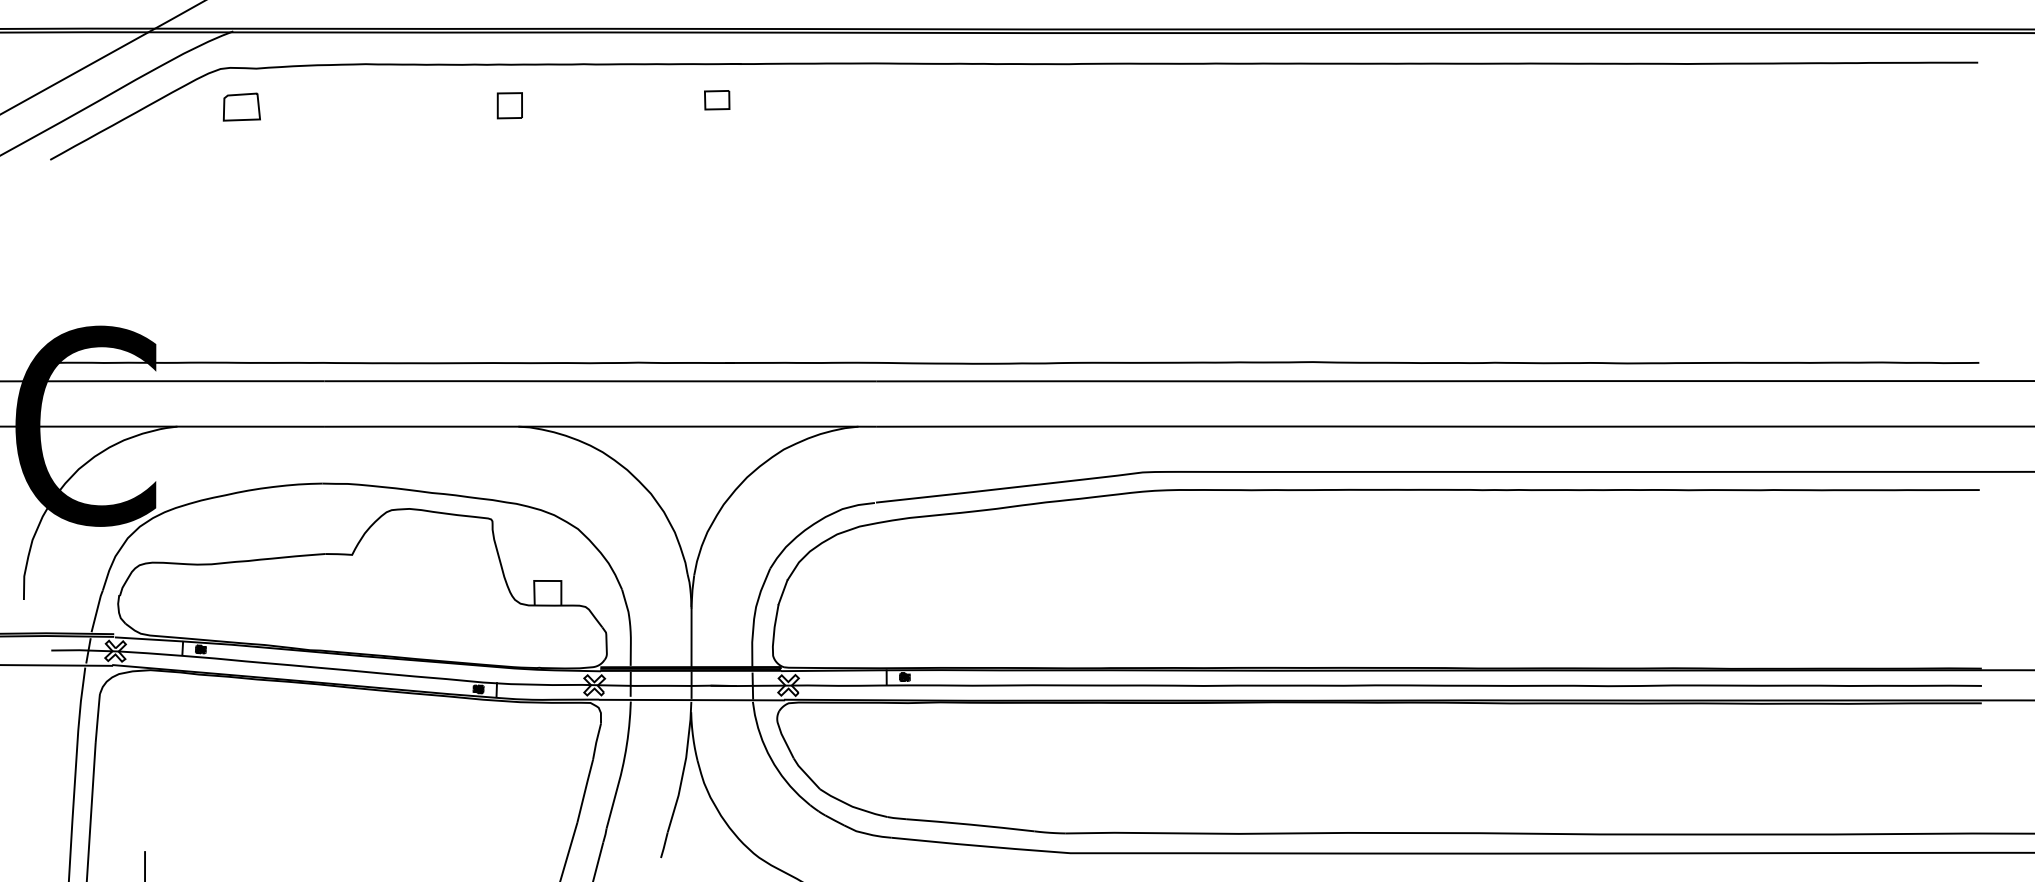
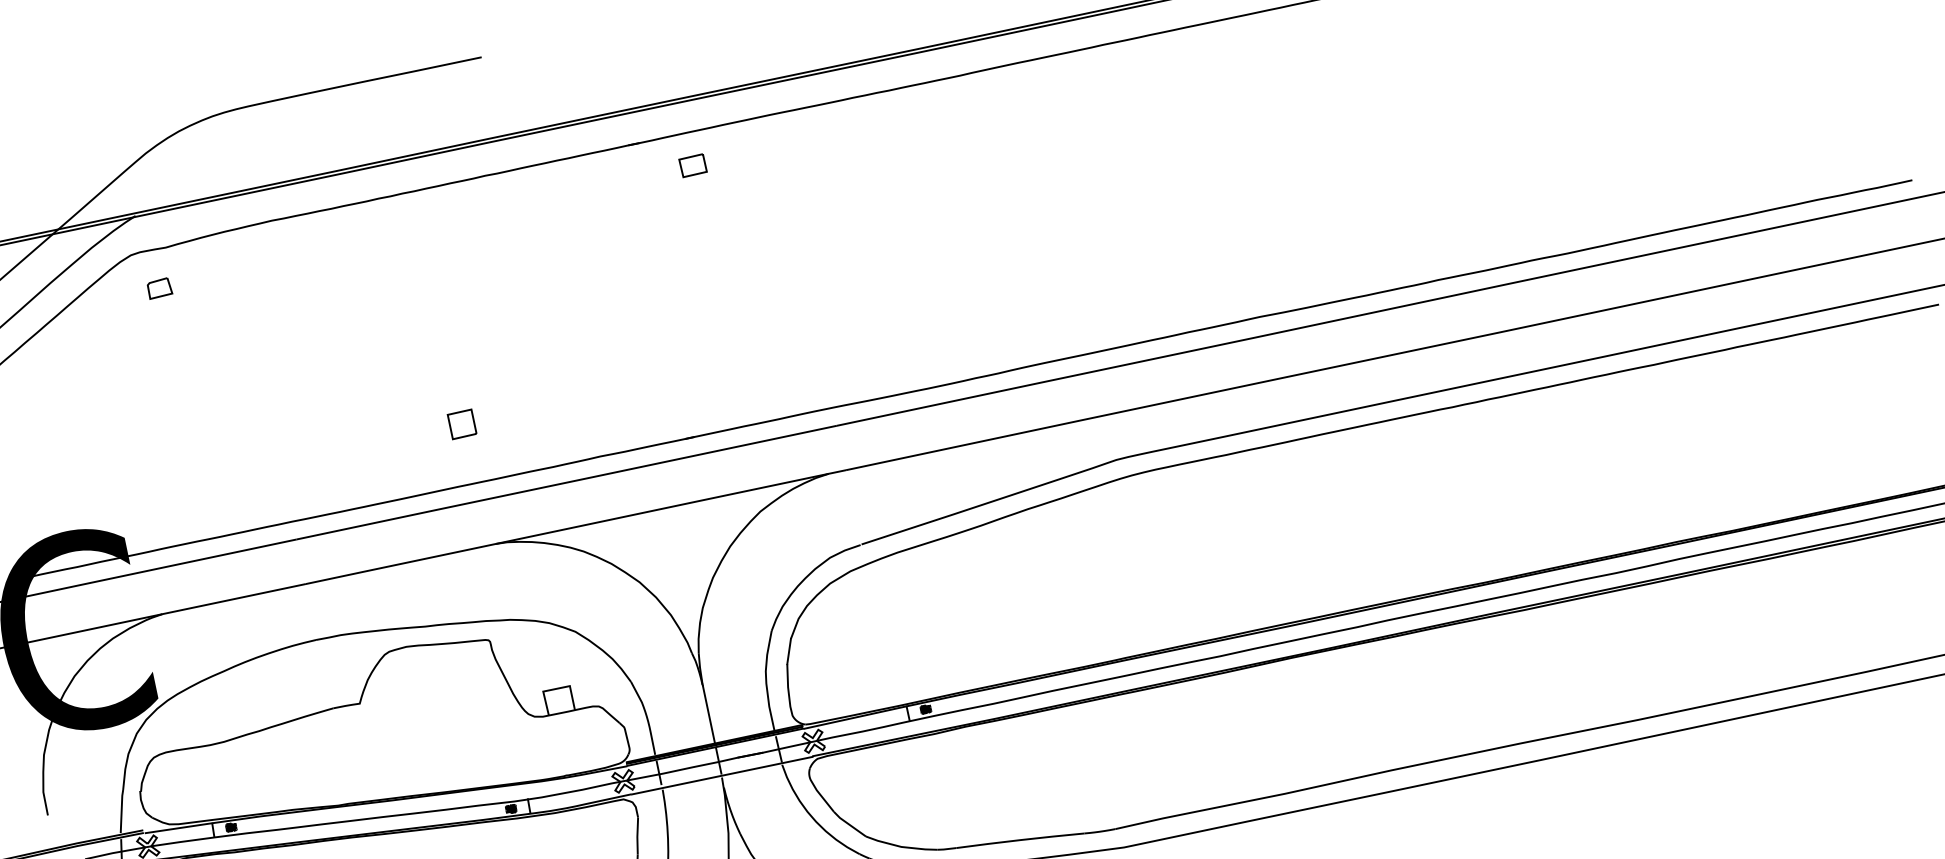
part: (717, 100) -> (693, 165), moved
part: (509, 105) -> (461, 424), moved
part: (241, 107) -> (159, 288), size x0.62

